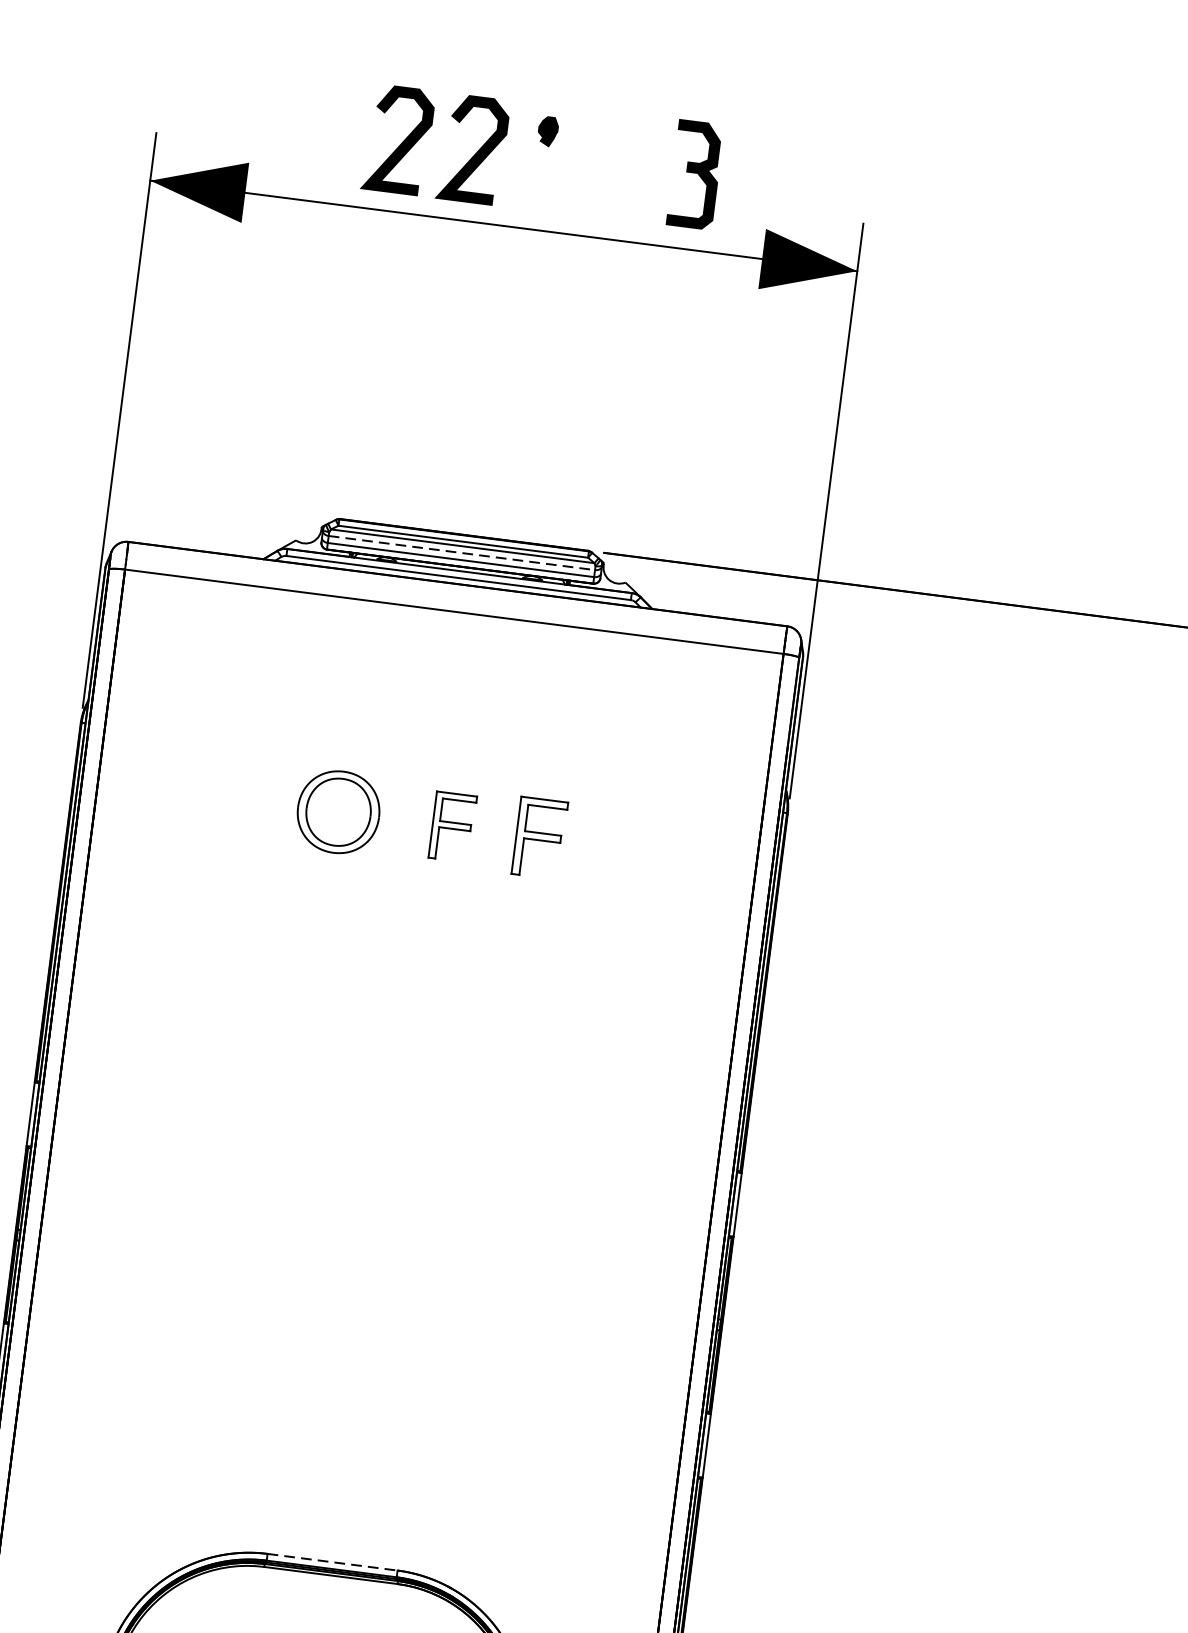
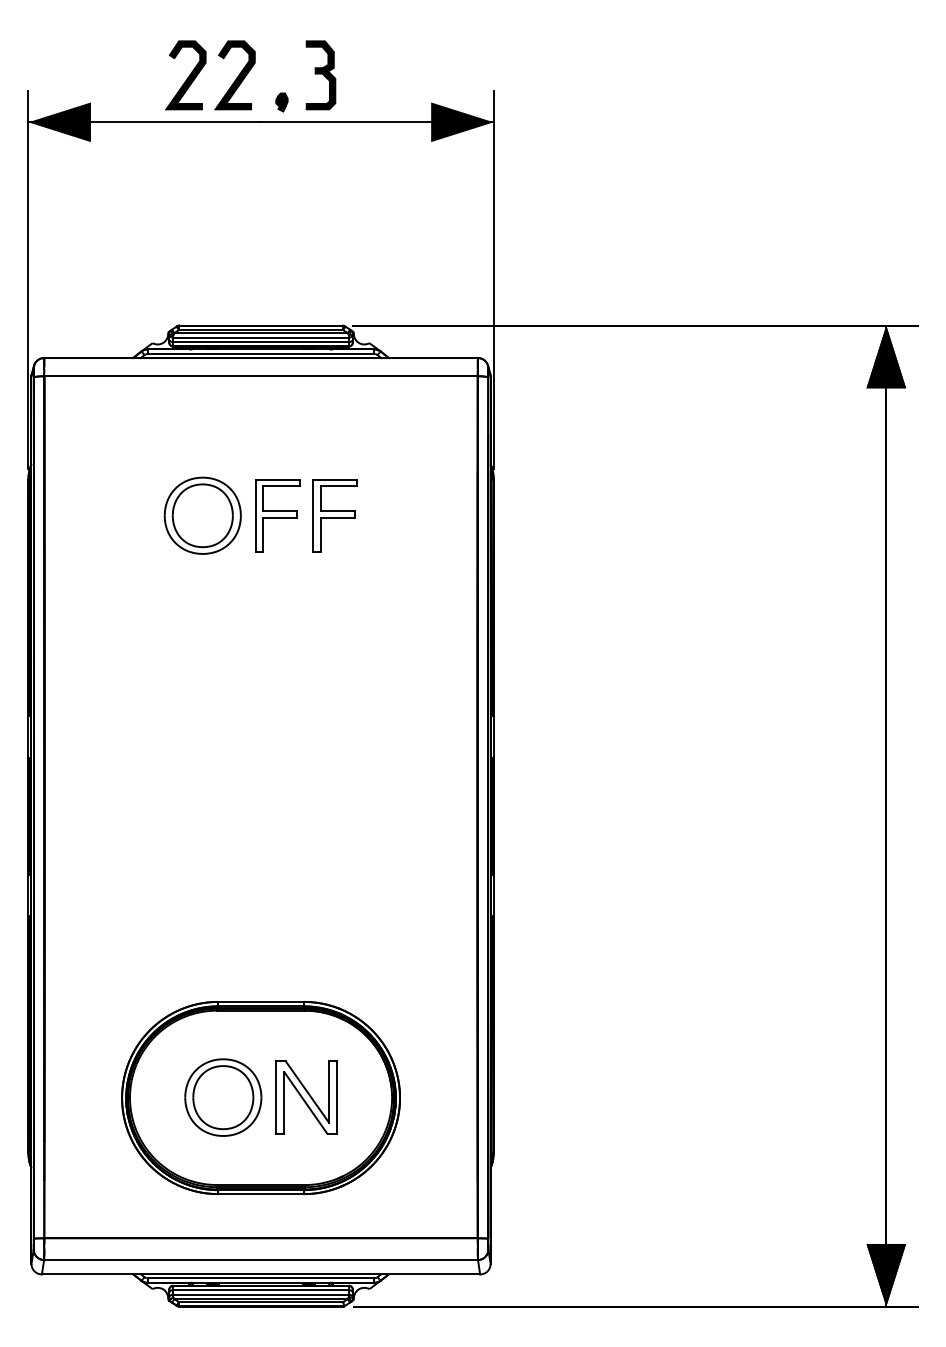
part: (547, 131) -> (281, 102), moved
part: (694, 175) -> (320, 75), moved
line: (462, 552) -> (261, 337), dashed -> solid
part: (338, 811) -> (202, 515), size x1.43
part: (452, 826) -> (277, 515), size x1.67
part: (538, 837) -> (334, 515), size x1.43
line: (333, 1561) -> (261, 1001), dashed -> solid

